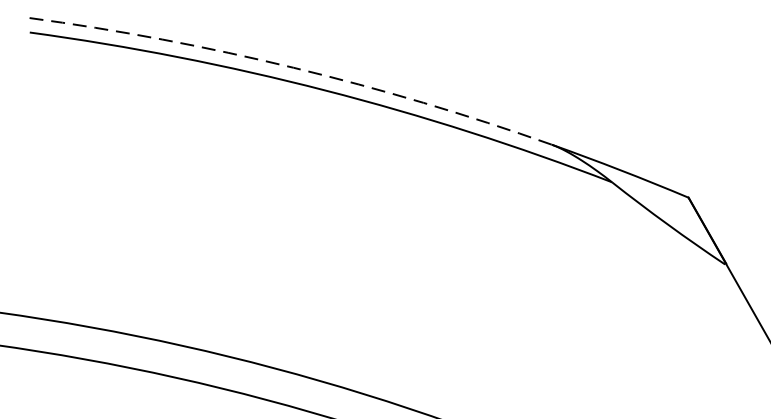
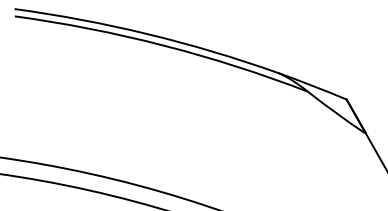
arc: (293, 68) -> (147, 34), dashed -> solid

